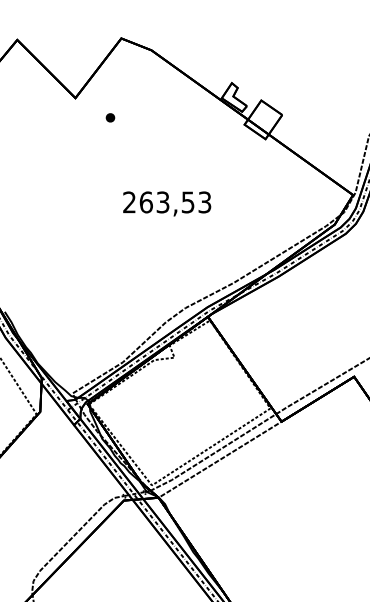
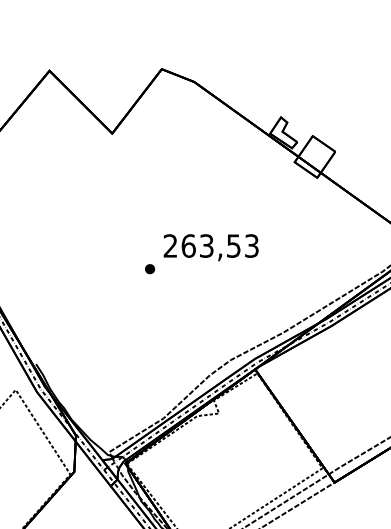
part: (110, 117) -> (150, 268), moved

